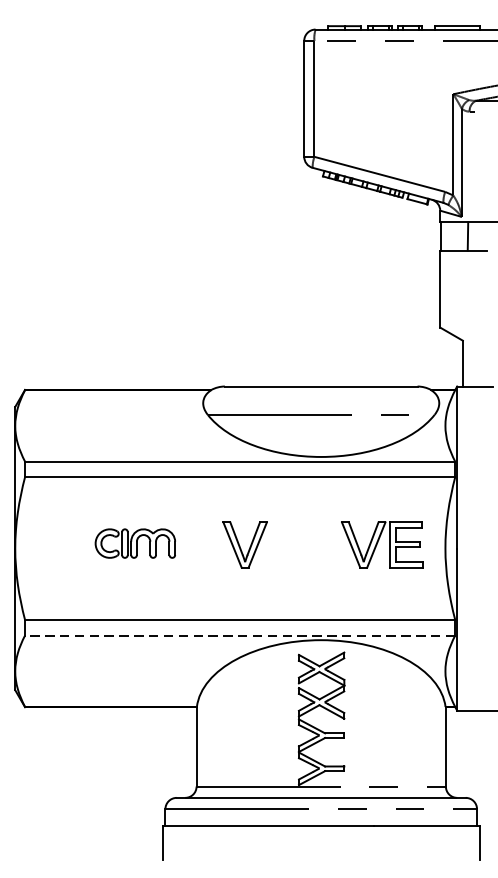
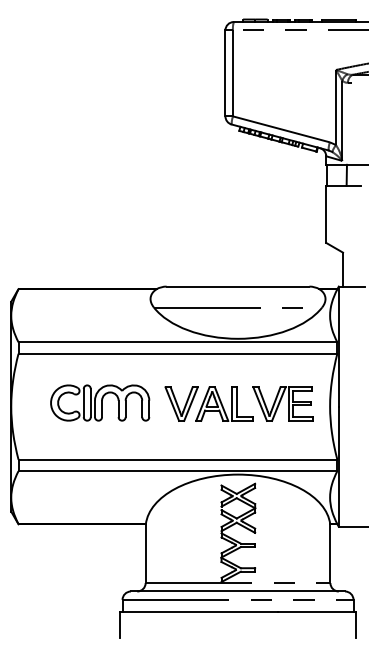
part: (135, 542) -> (100, 402), size x1.67
part: (302, 544) -> (224, 403), added
line: (239, 635) -> (177, 471), dashed -> solid

